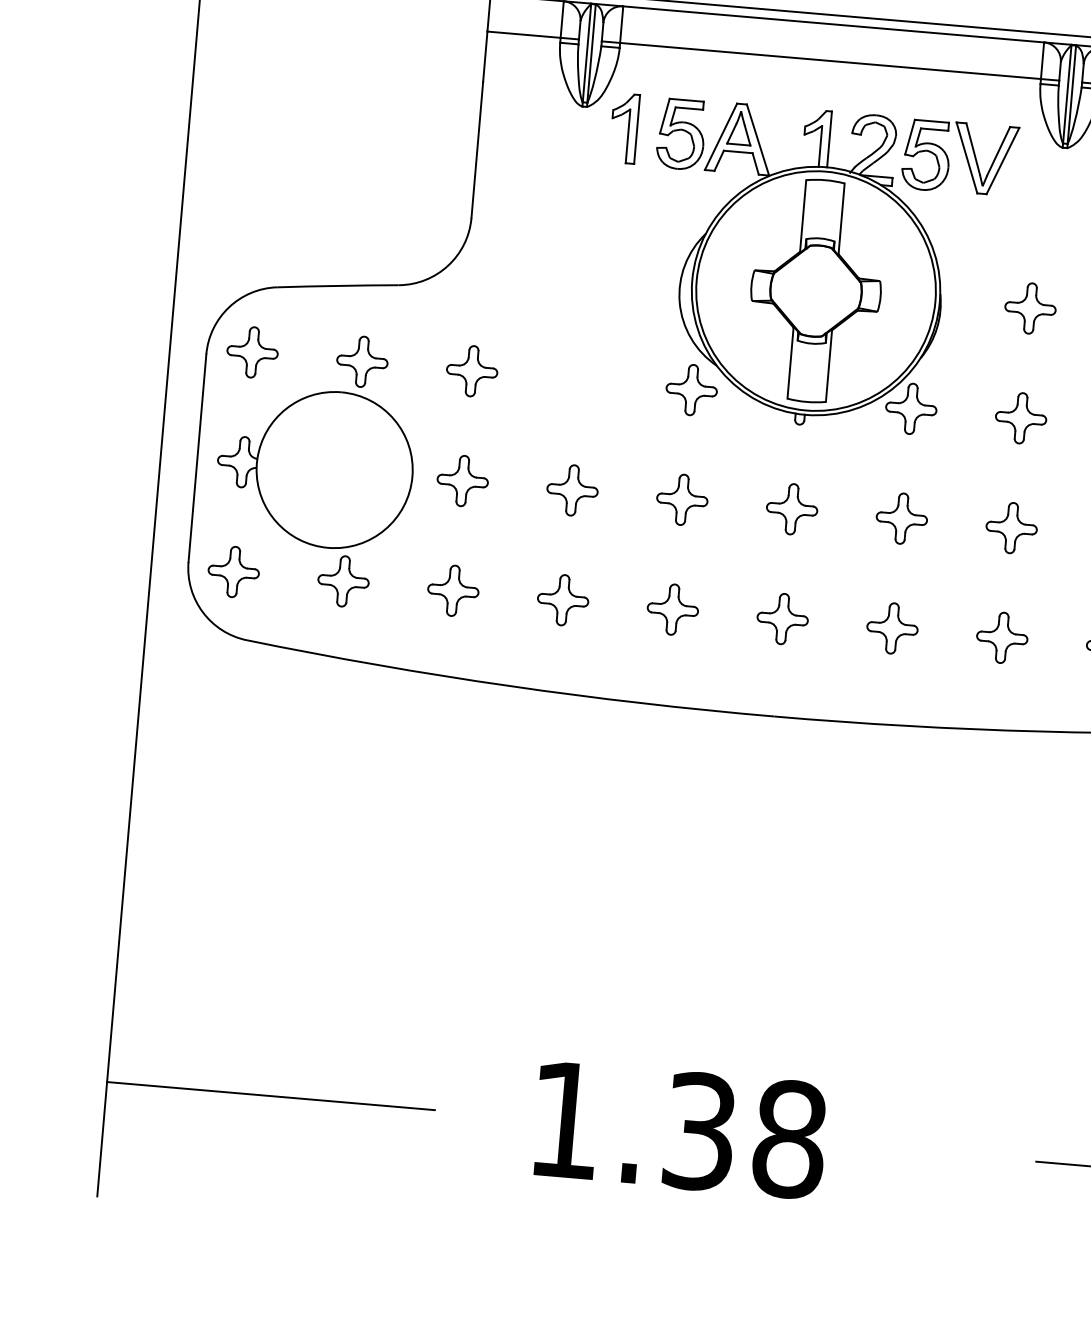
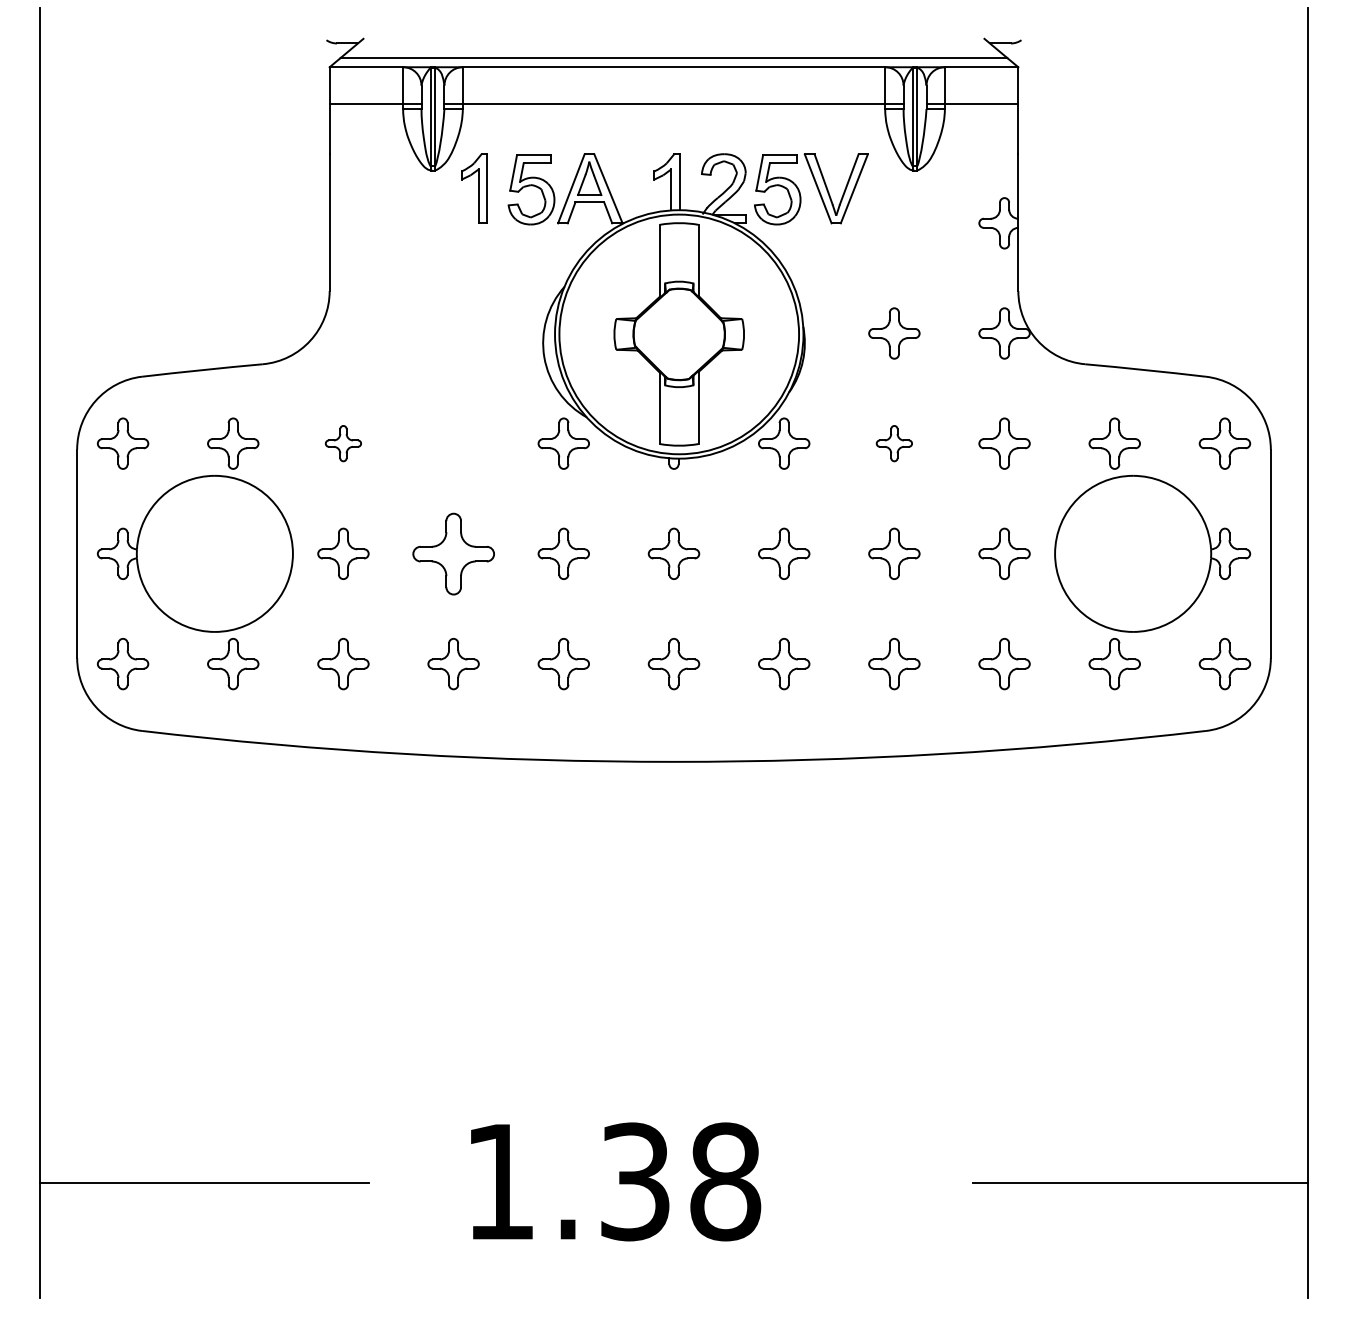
part: (472, 371) -> (343, 443), size x0.7
part: (1021, 418) -> (894, 443), size x0.7
part: (572, 490) -> (453, 553), size x1.6

